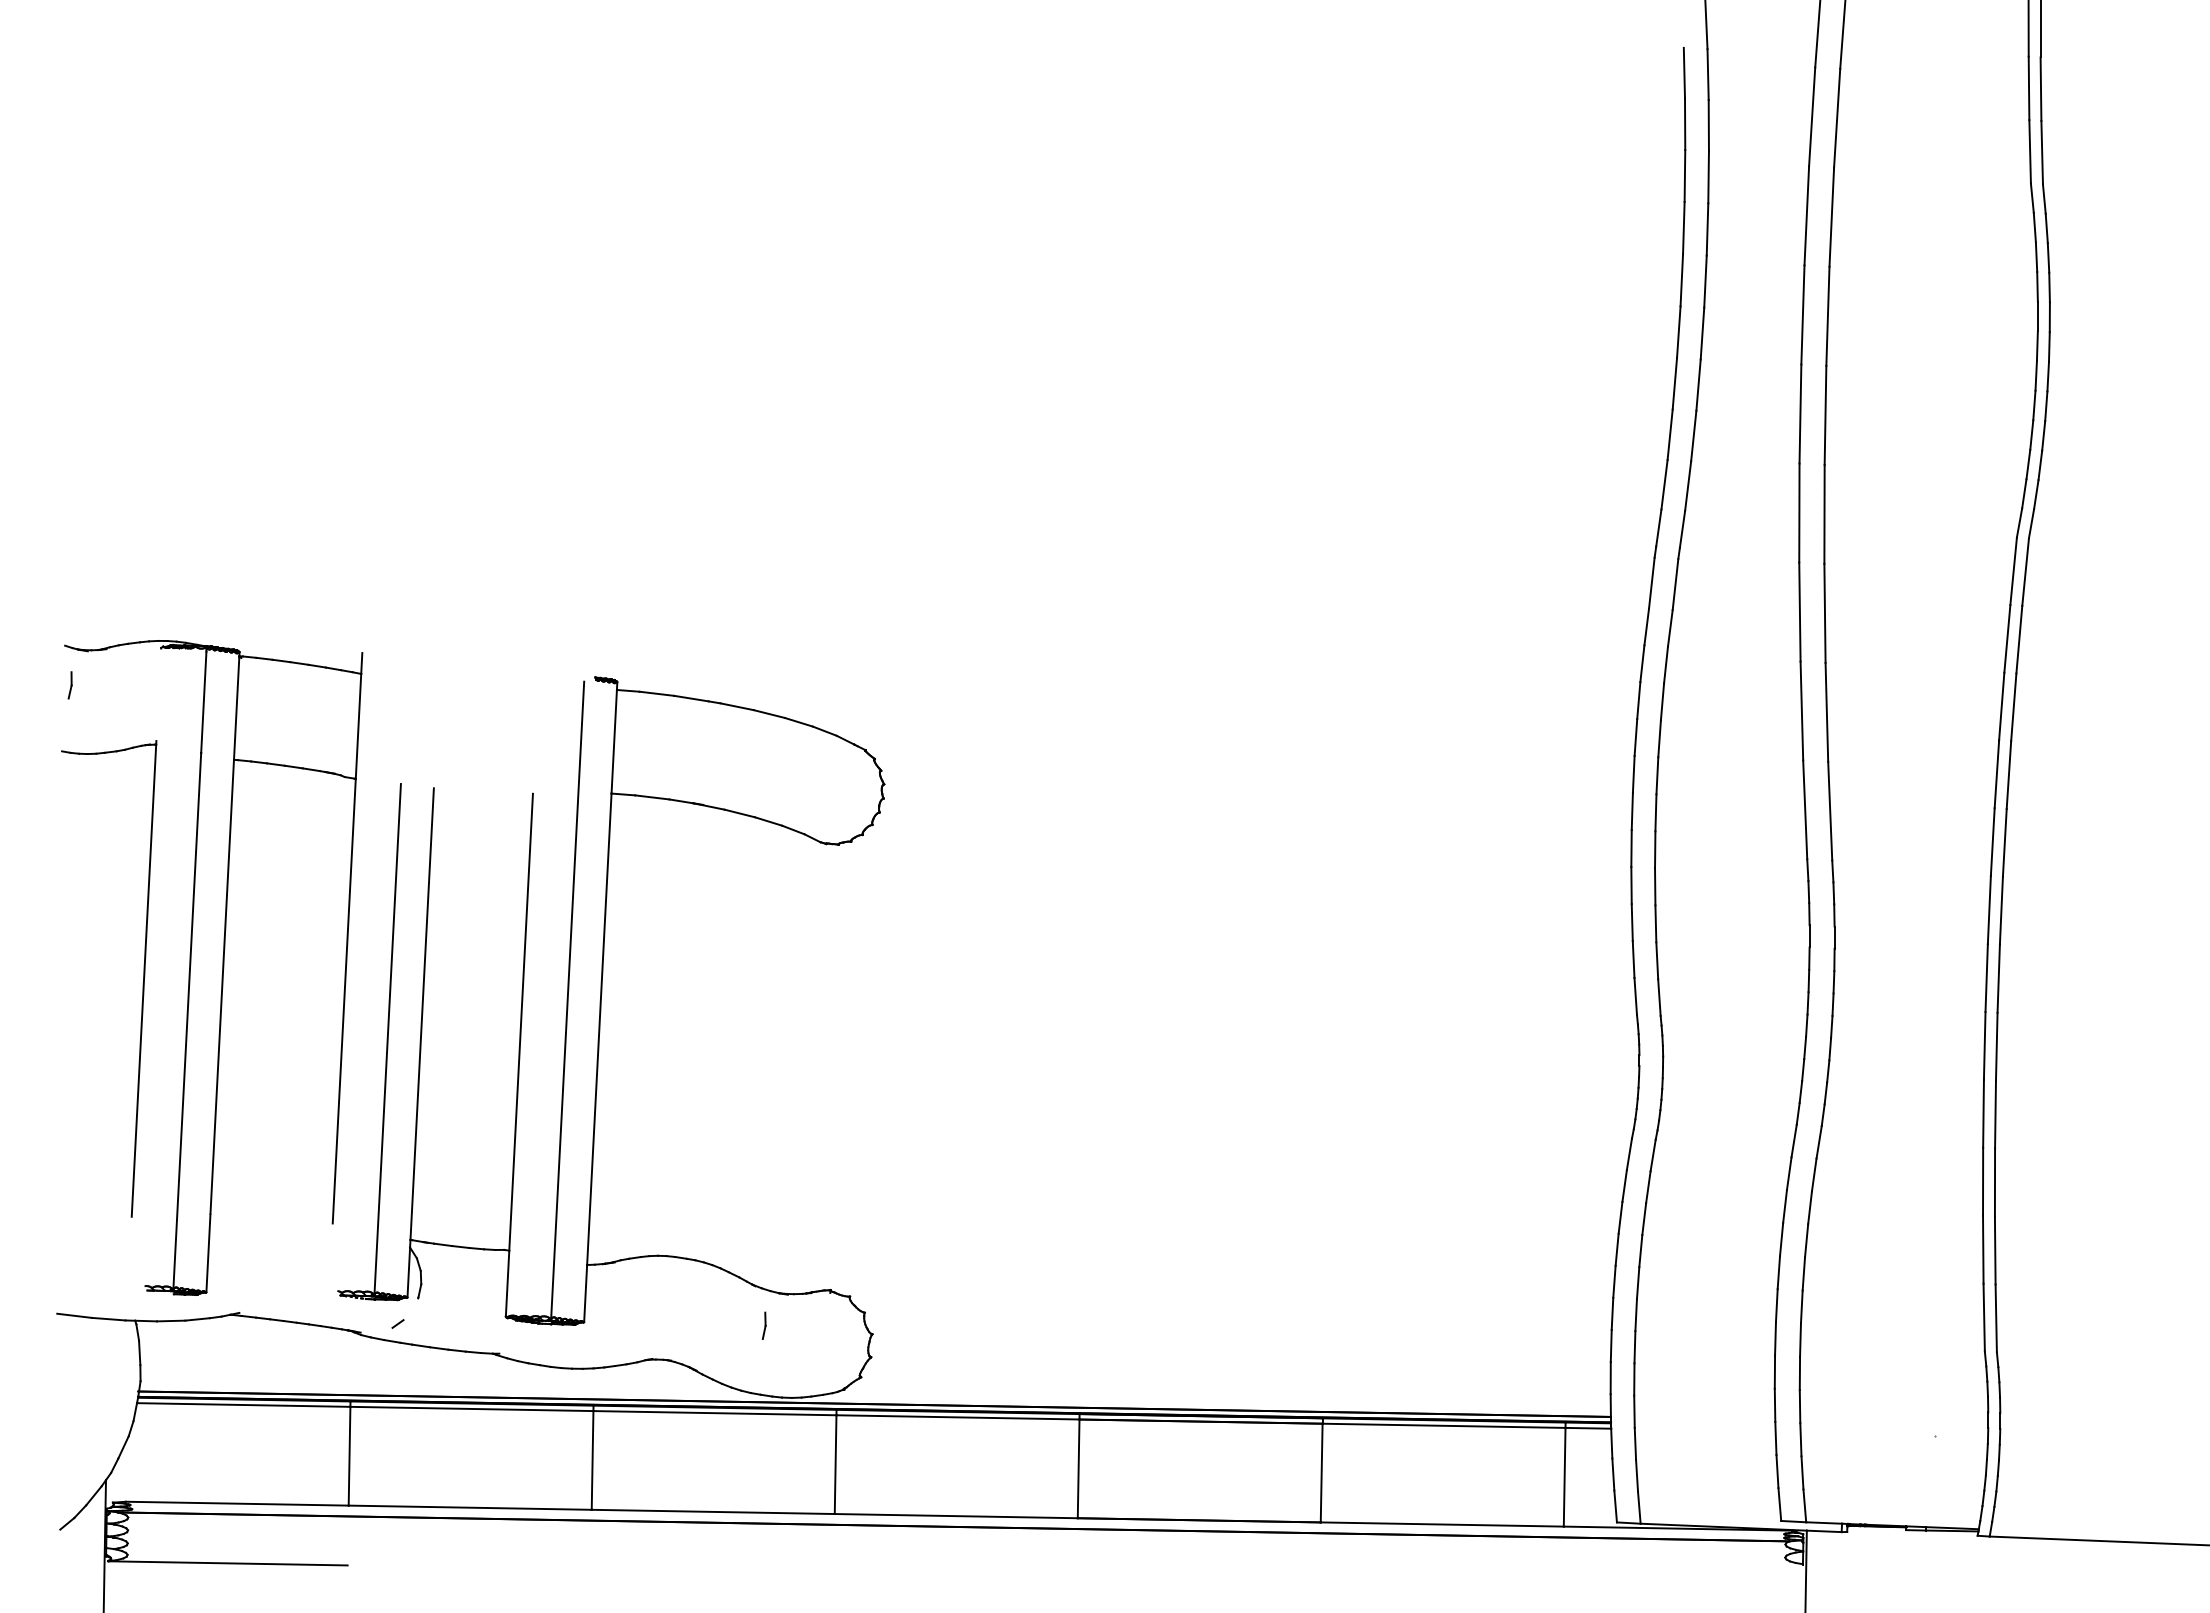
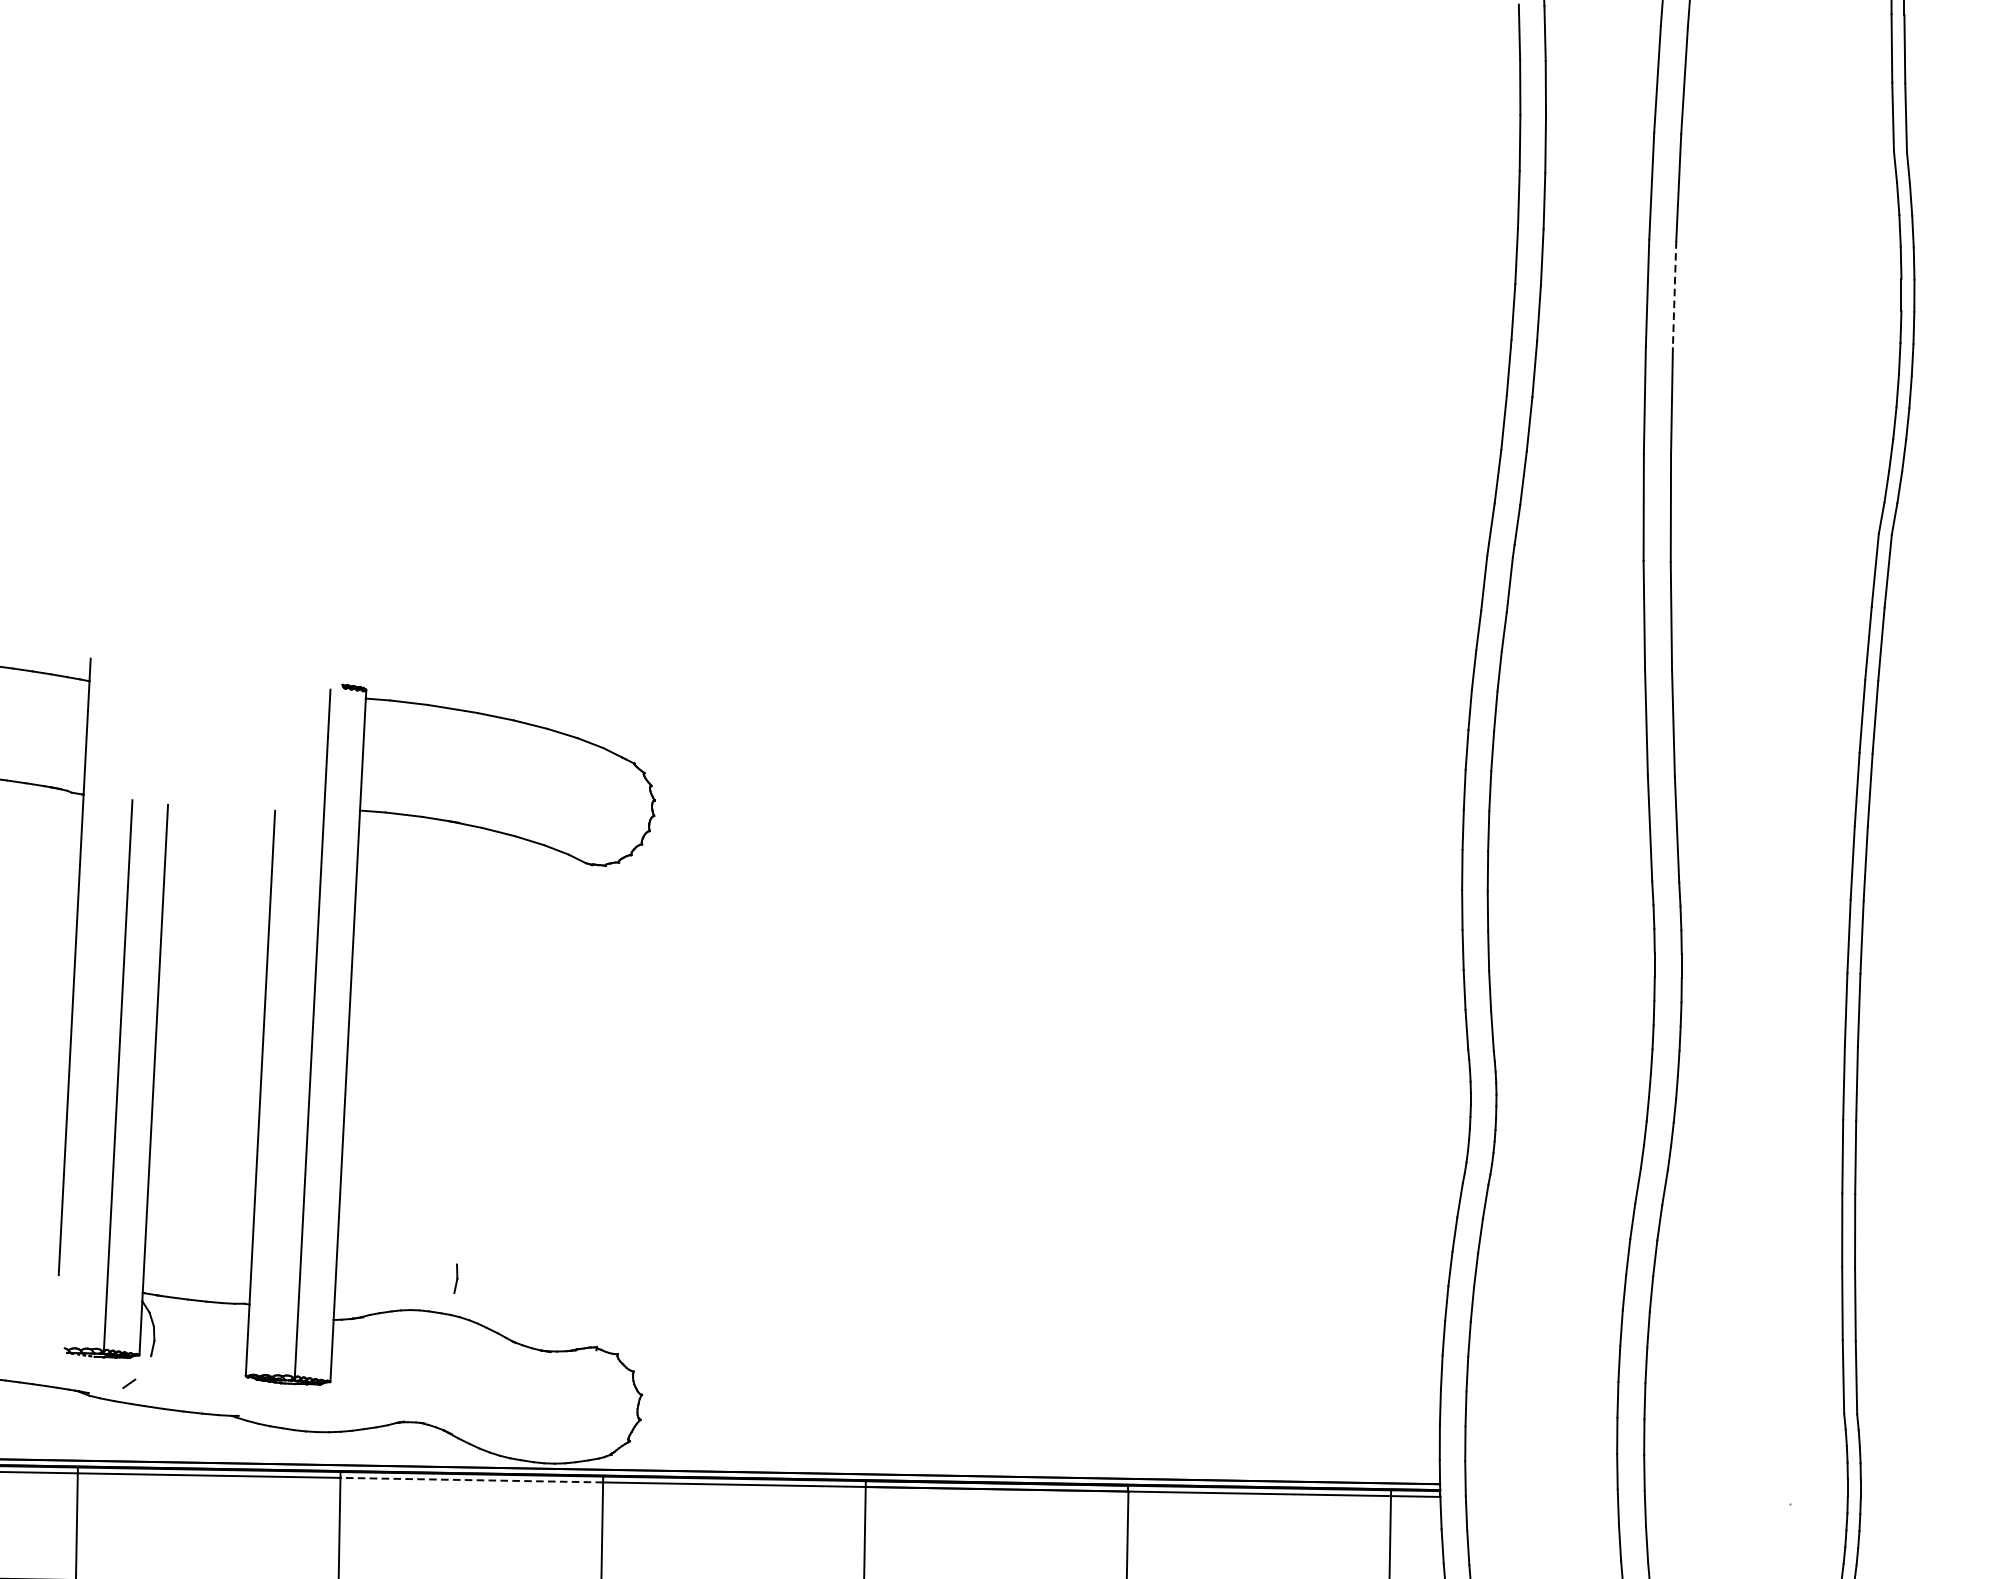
line: (1827, 316) -> (1674, 294), solid -> dashed
part: (763, 1325) -> (455, 1278), moved
line: (714, 1413) -> (471, 1480), solid -> dashed

